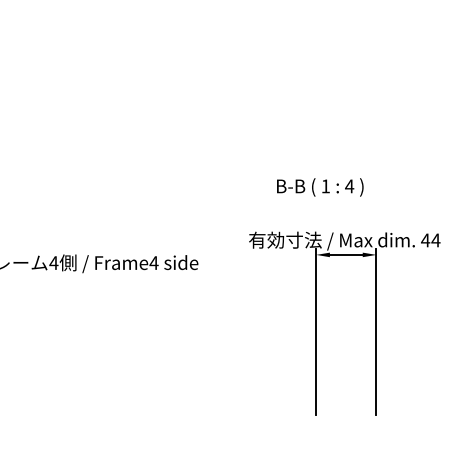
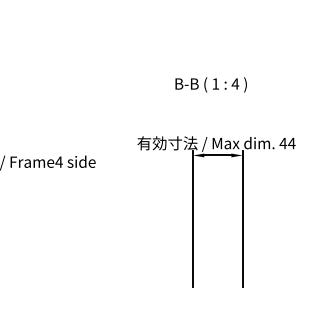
text: (320, 187) -> (211, 84), moved

